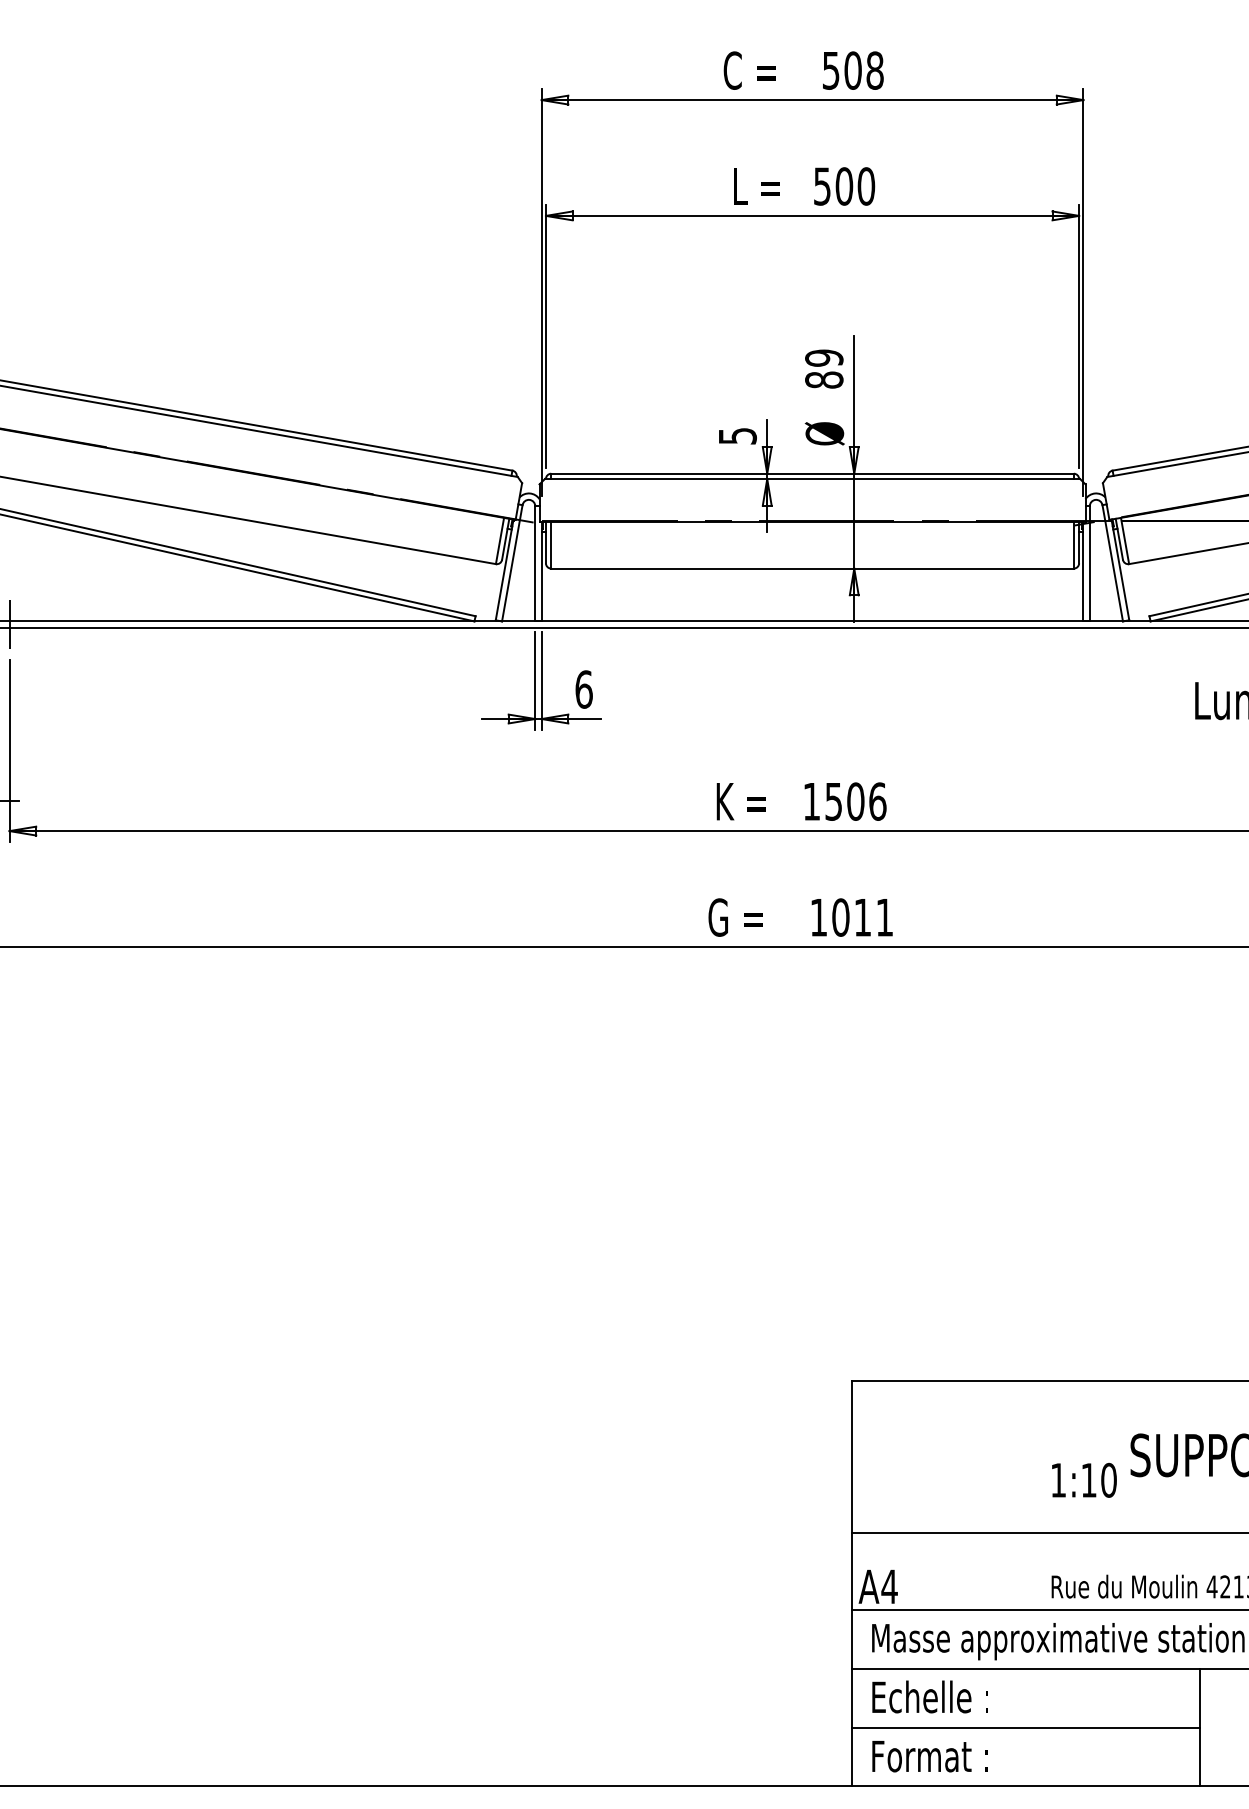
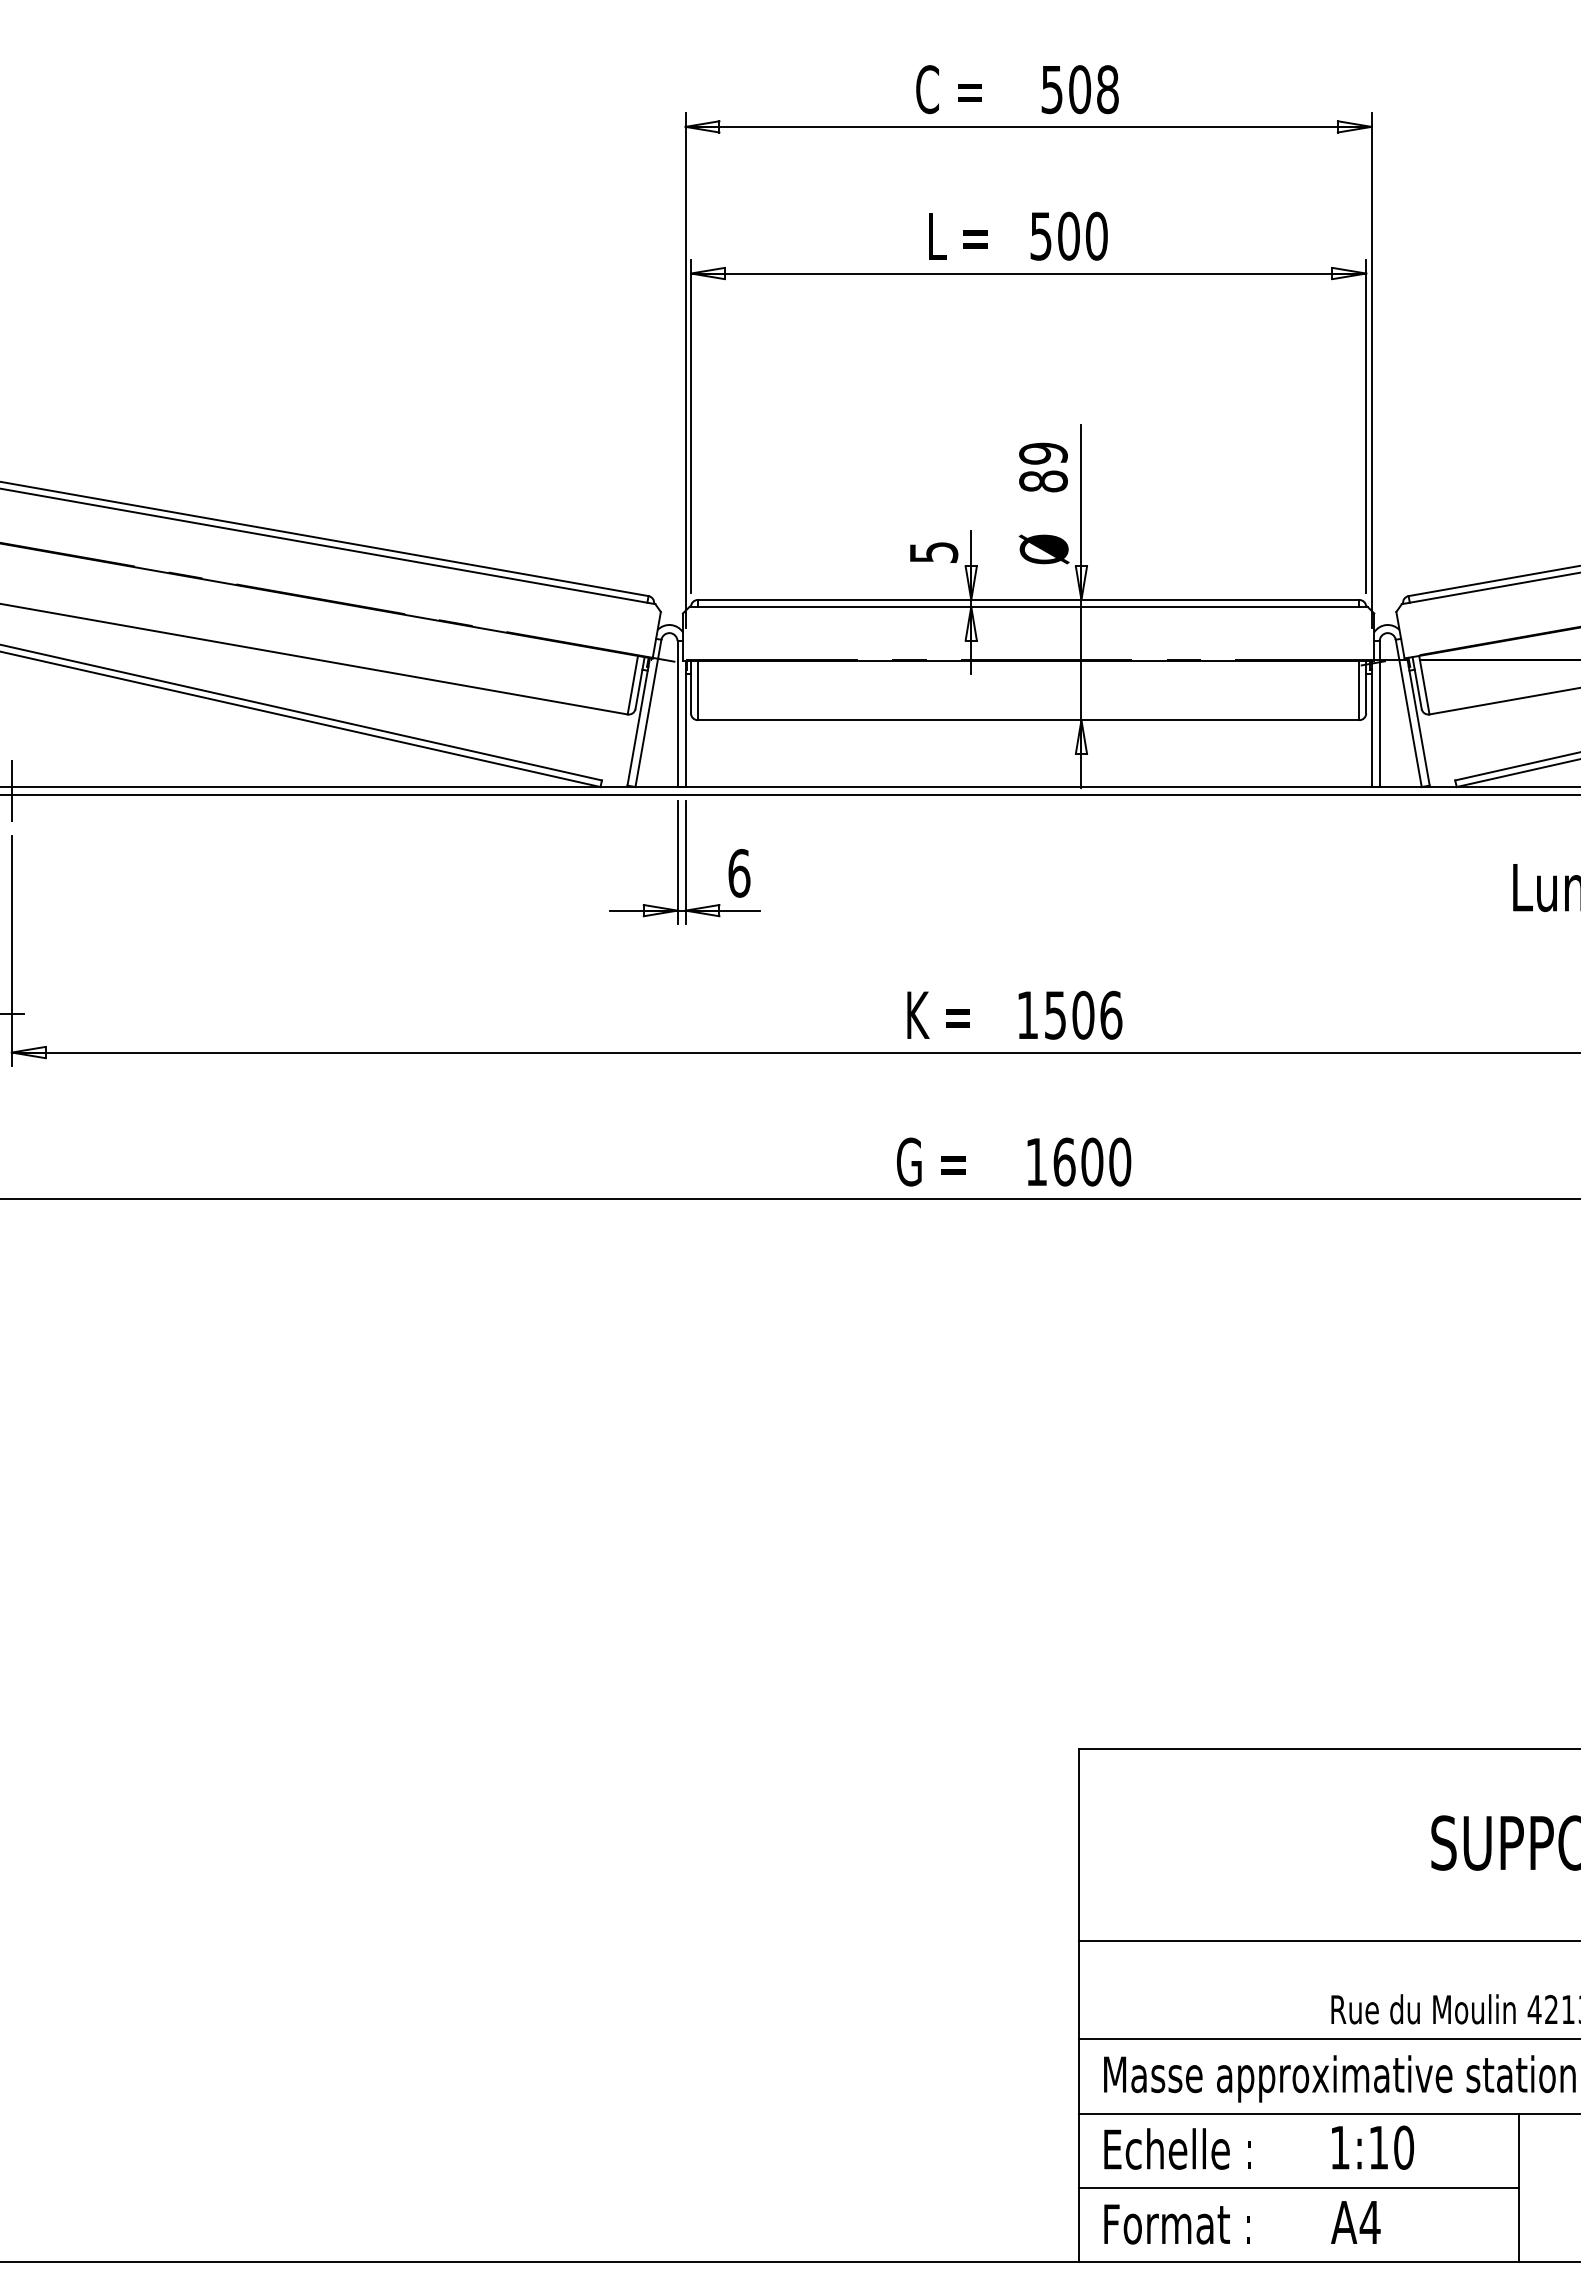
text: (862, 917) -> (1092, 1161), 1011 -> 1600
text: (1084, 1480) -> (1372, 2147), moved
text: (877, 1586) -> (1355, 2222), moved

